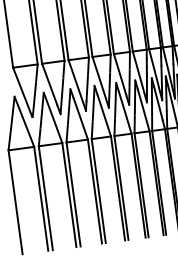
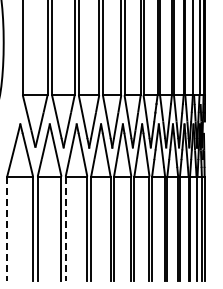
line: (73, 195) -> (65, 229), solid -> dashed
line: (15, 202) -> (7, 229), solid -> dashed

